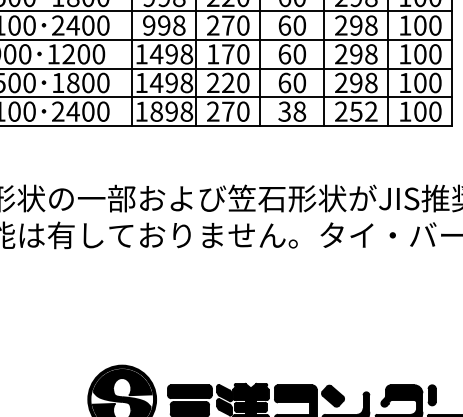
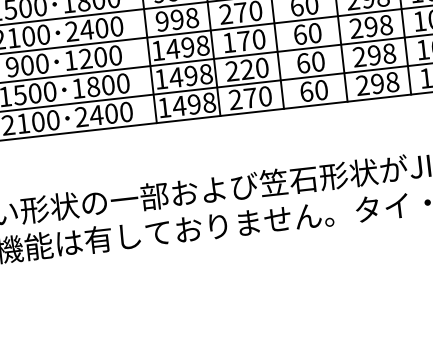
text: (156, 111) -> (179, 105), 1898 -> 1498
text: (292, 111) -> (314, 90), 38 -> 60
text: (363, 111) -> (384, 82), 252 -> 298

